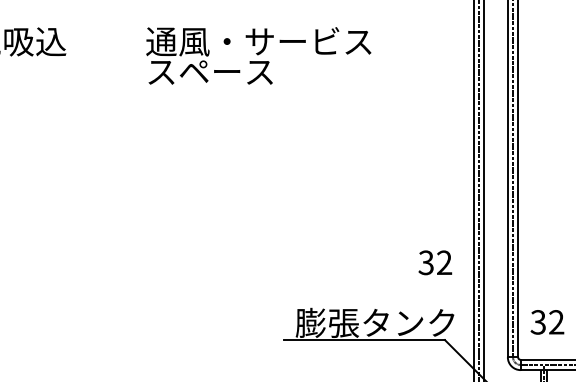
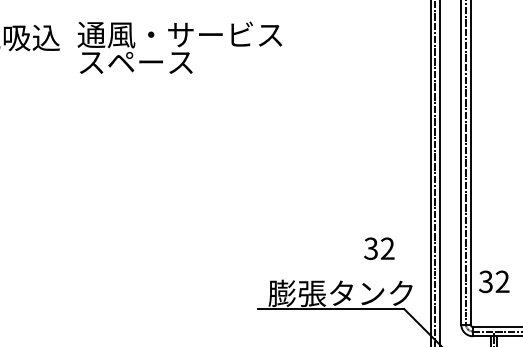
text: (258, 55) -> (179, 47), moved
text: (435, 262) -> (379, 248), moved
text: (547, 321) -> (494, 281), moved

